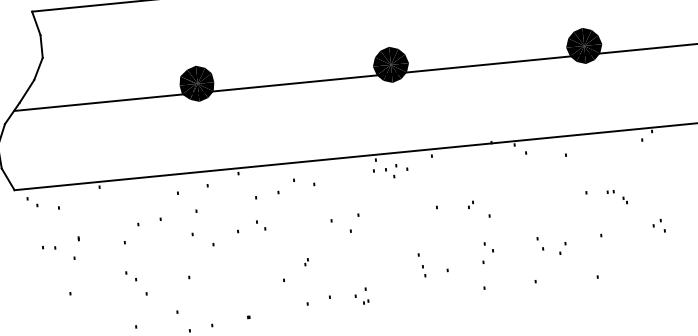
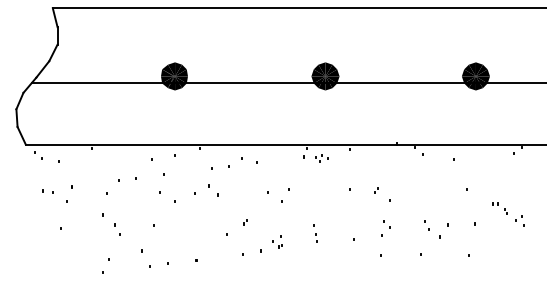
part: (396, 170) -> (321, 158), size x0.7
part: (616, 197) -> (499, 208), moved
part: (260, 225) -> (212, 190), size x1.6
part: (563, 247) -> (444, 230), size x1.6
part: (422, 265) -> (315, 233), moved
part: (131, 275) -> (109, 219), size x1.6
part: (361, 296) -> (277, 241), moved

